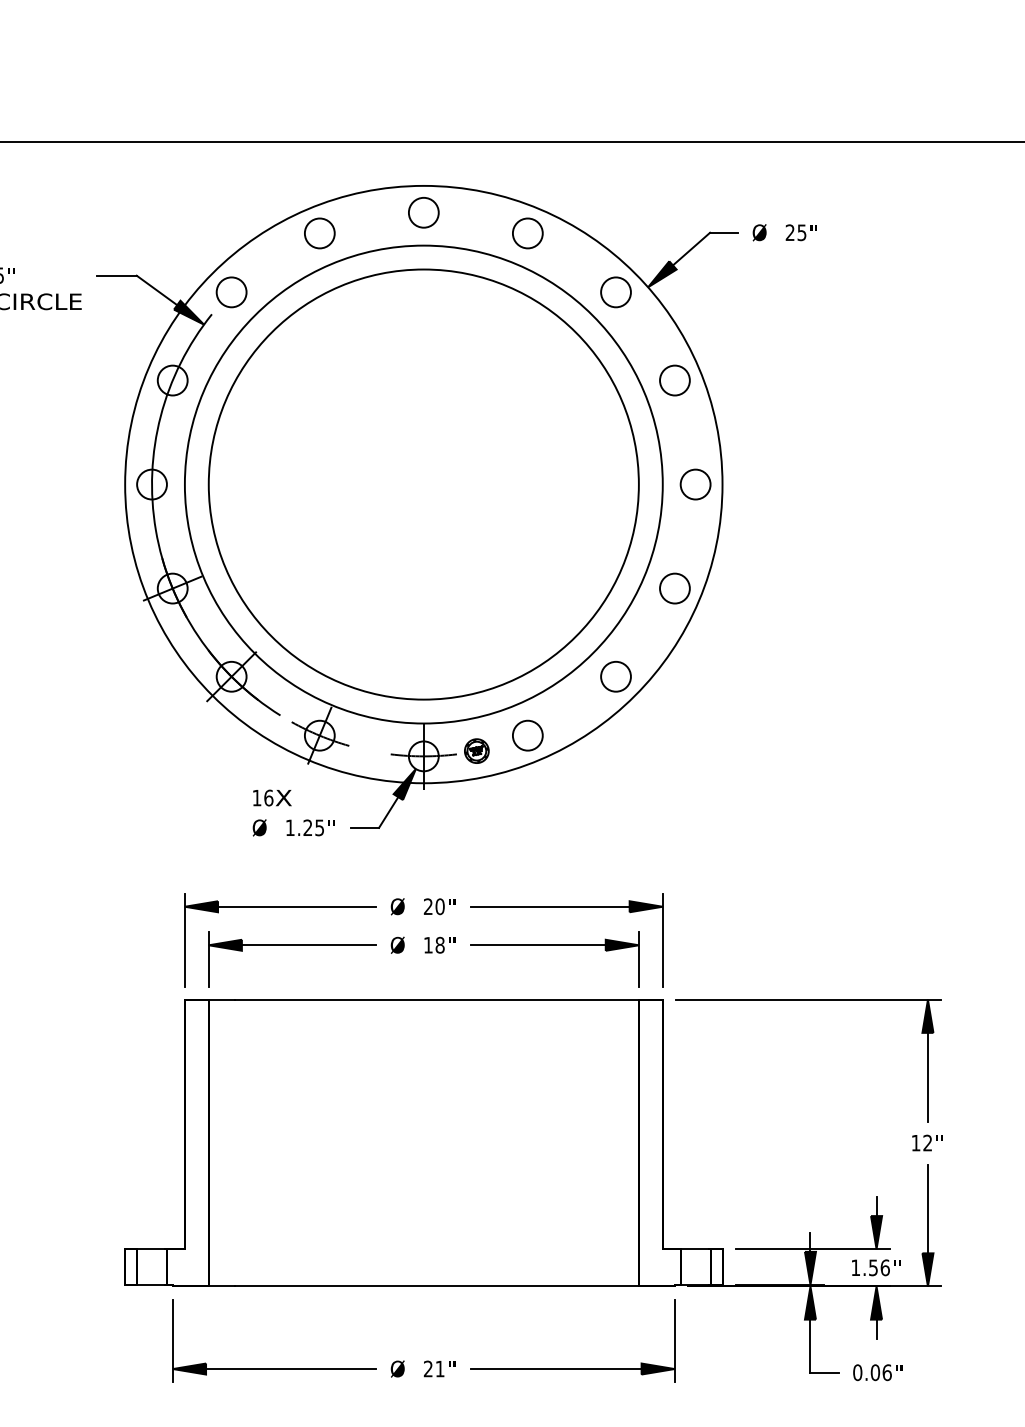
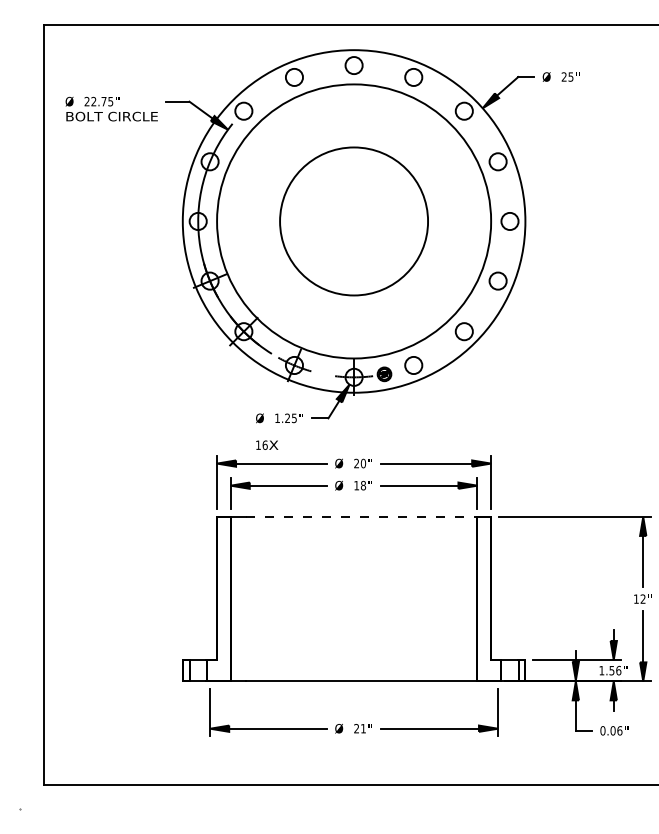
circle: (422, 484) -> (353, 221), size x0.6
text: (272, 796) -> (267, 444), moved
line: (436, 998) -> (361, 516), solid -> dashed

